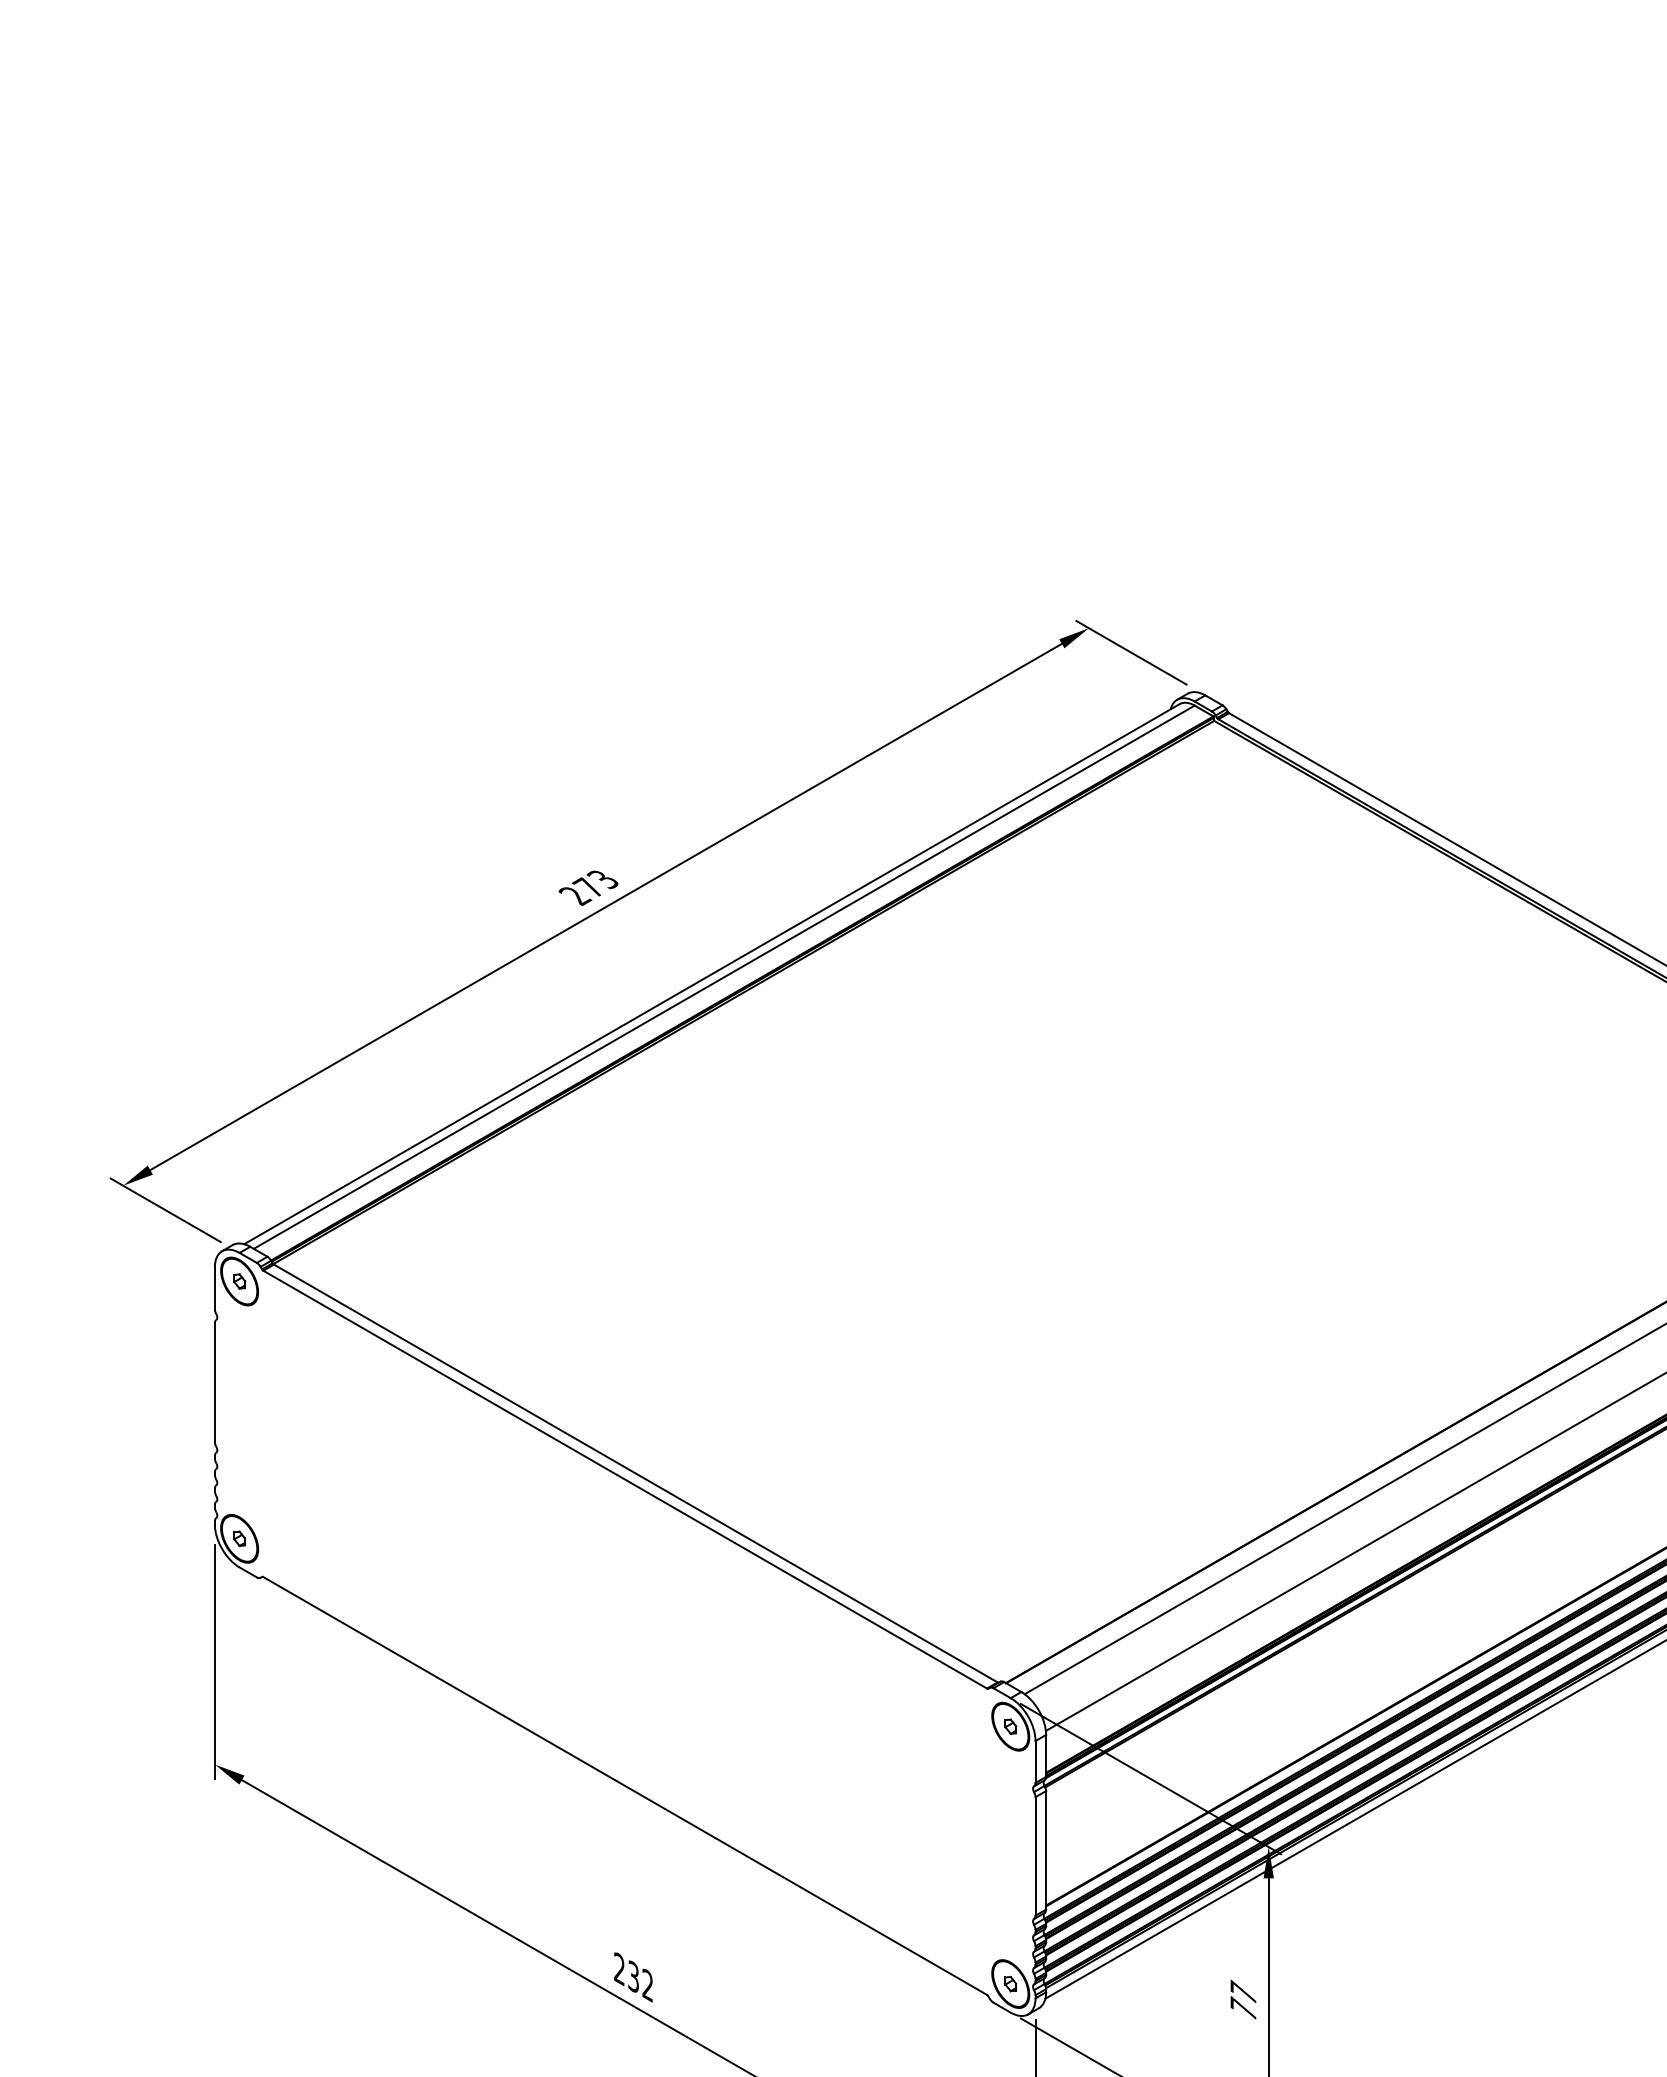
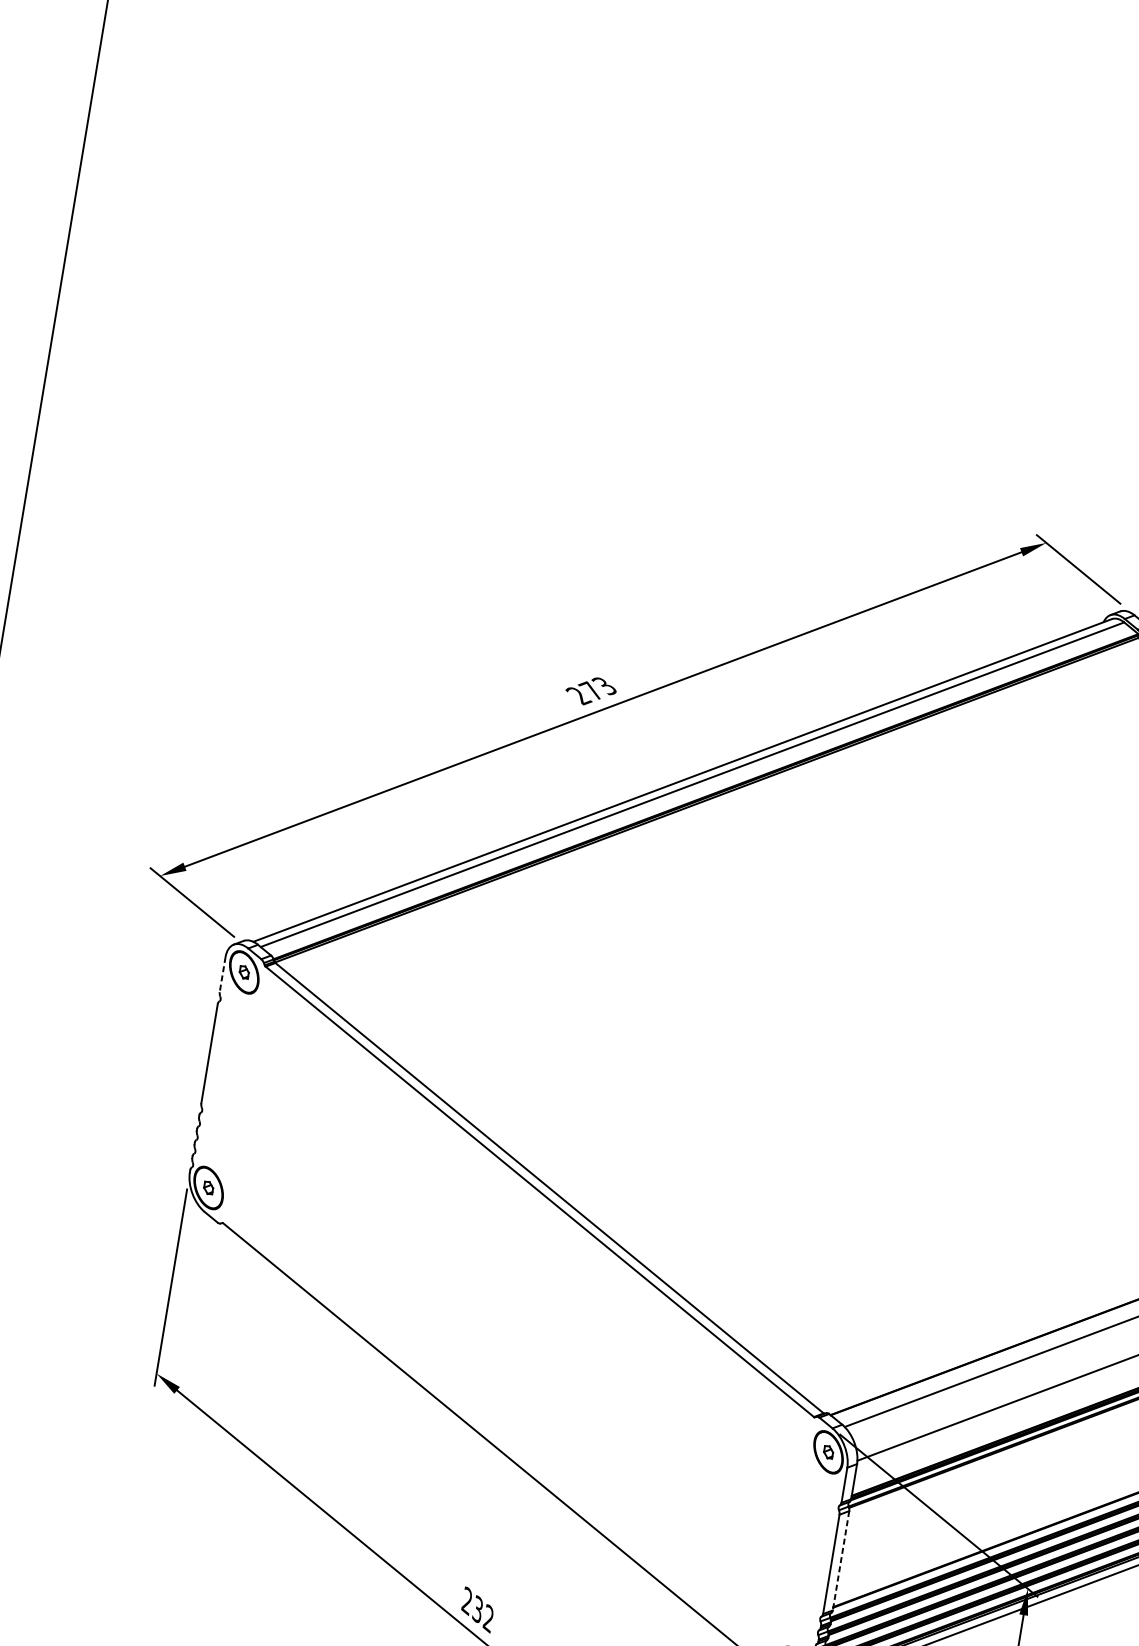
line: (214, 1288) -> (222, 974), solid -> dashed
line: (1046, 1850) -> (841, 1560), solid -> dashed

